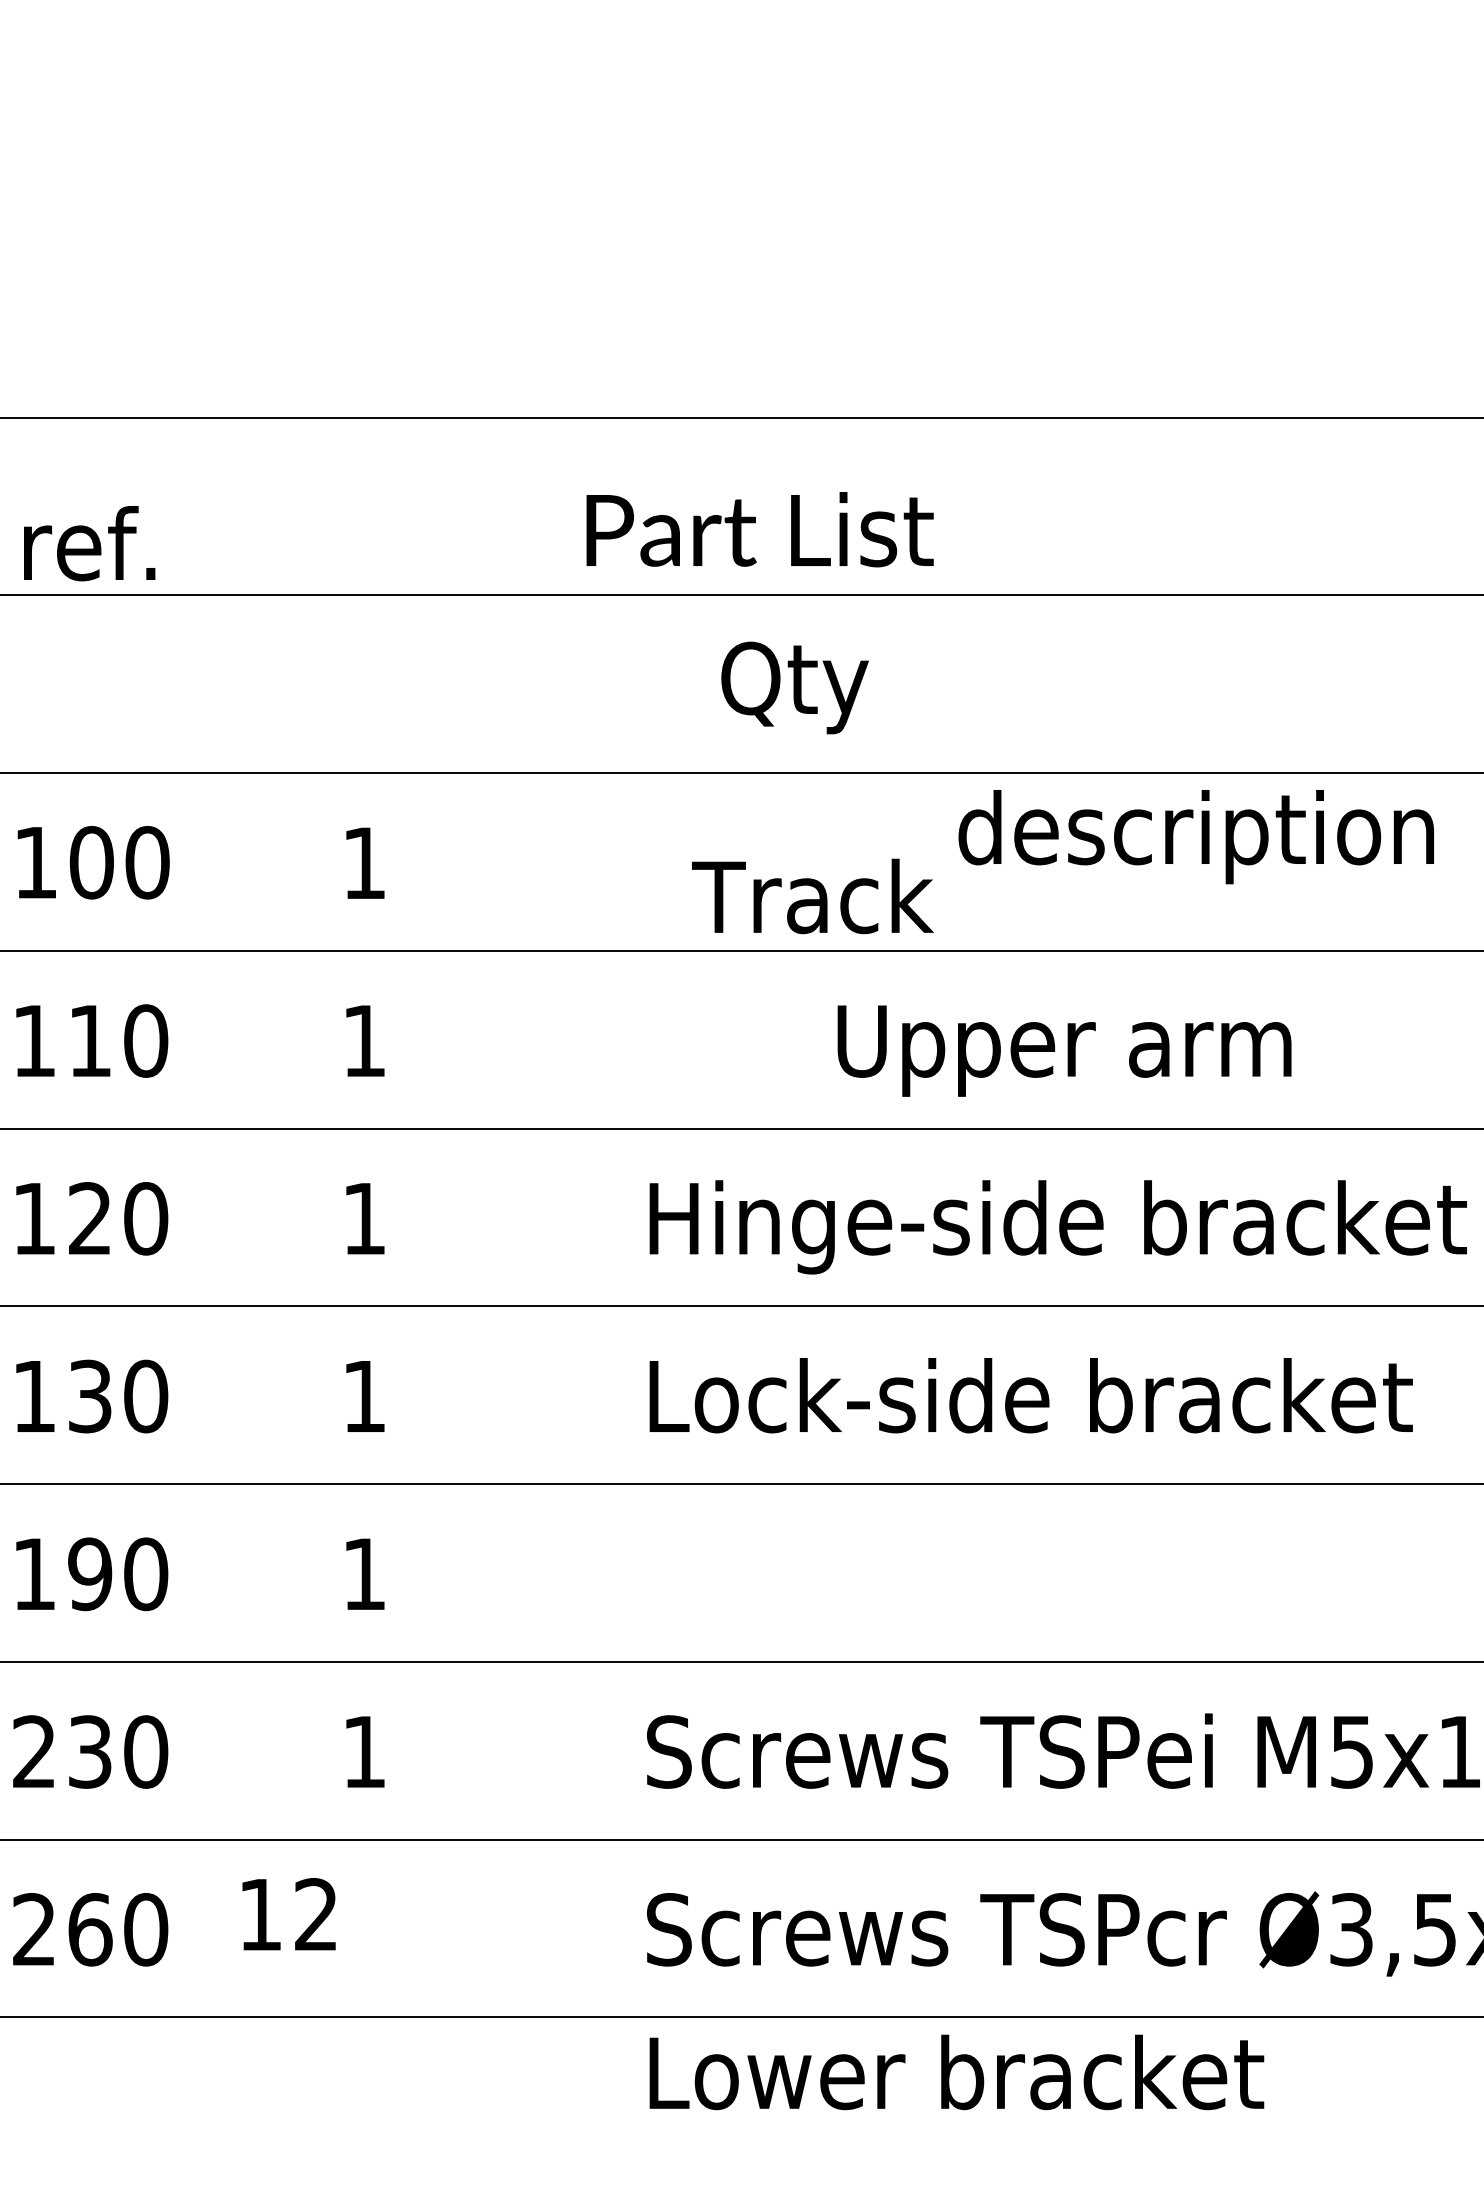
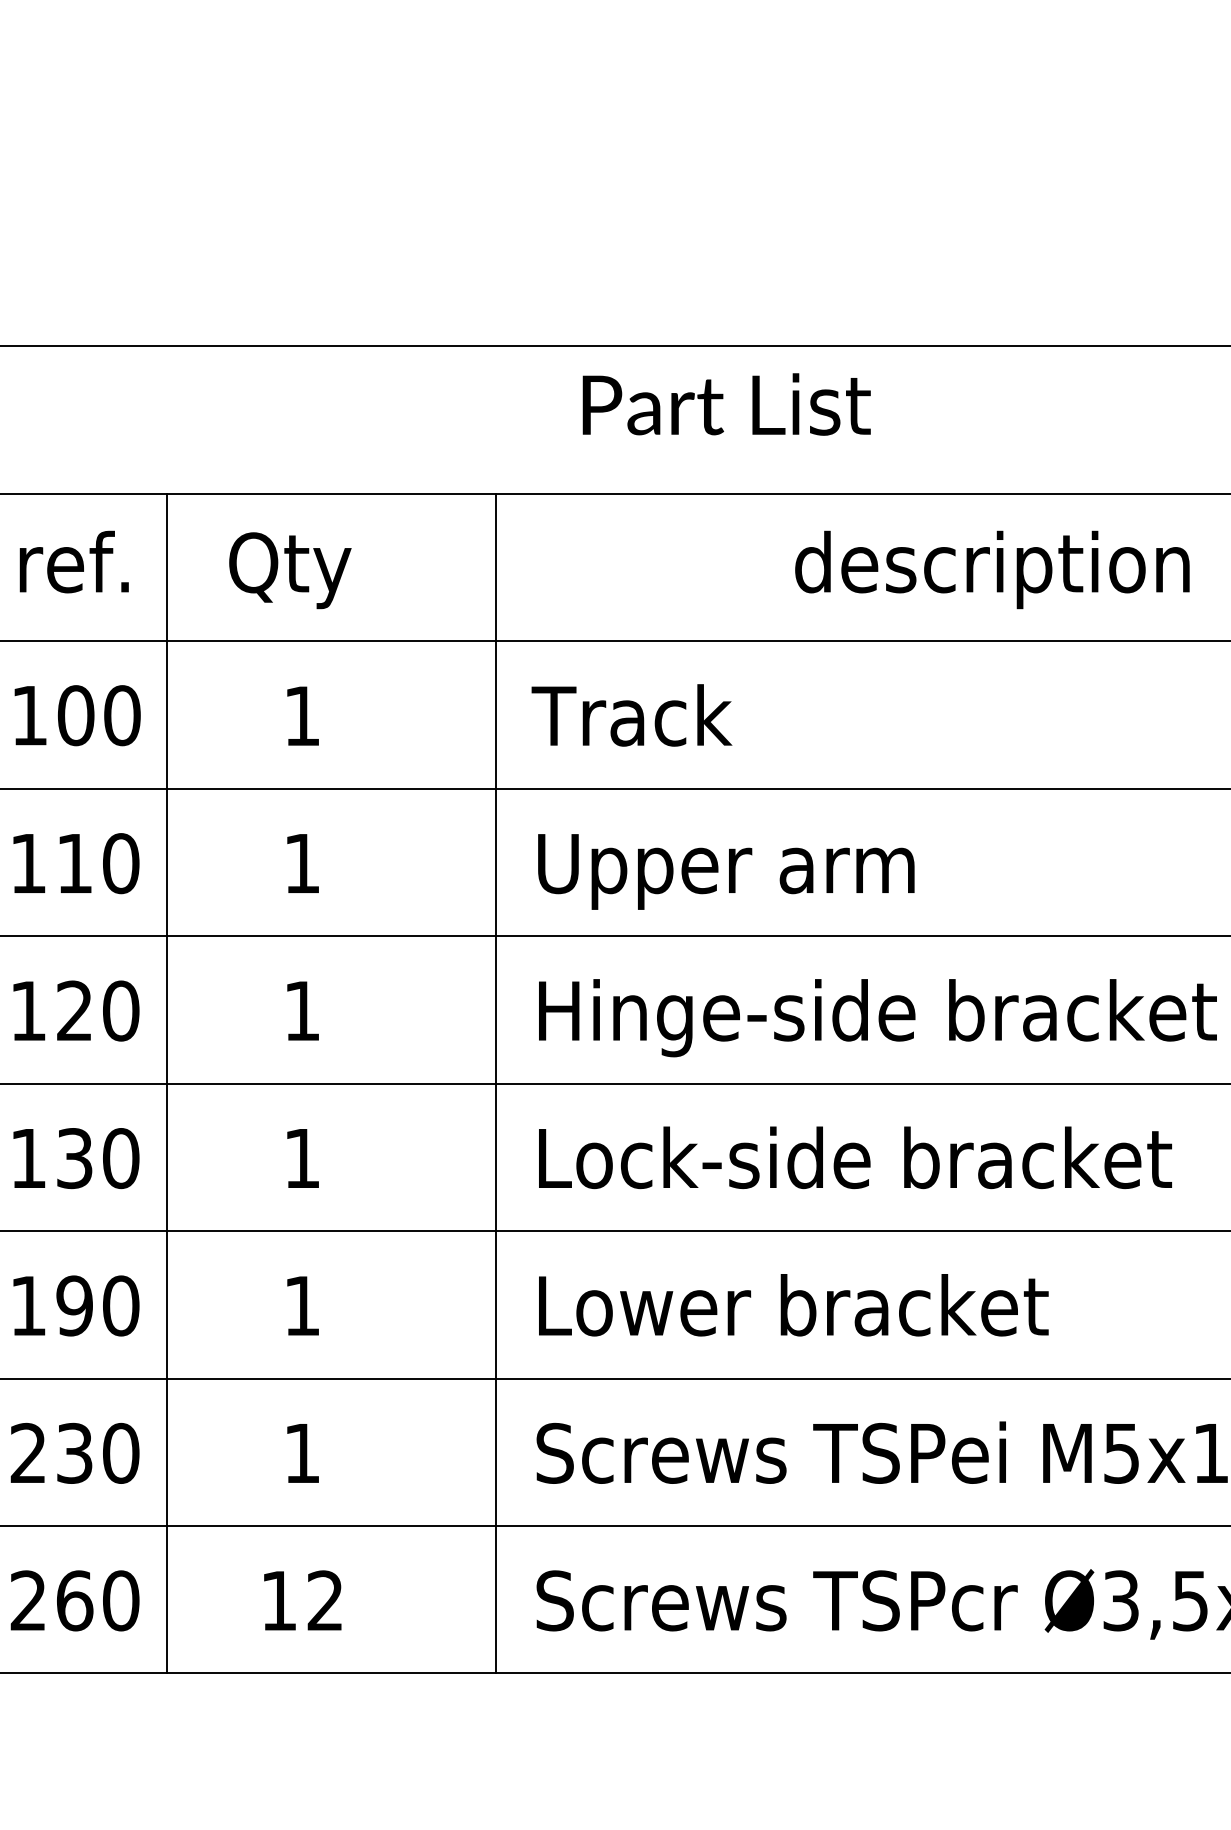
text: (759, 529) -> (726, 404), moved
text: (89, 543) -> (74, 562), moved
text: (794, 687) -> (289, 570), moved
text: (1195, 837) -> (991, 570), moved
text: (812, 896) -> (631, 715), moved
text: (1064, 1050) -> (726, 871), moved
line: (200, 1306) -> (166, 1083), added
line: (597, 1306) -> (495, 1083), added
text: (288, 1914) -> (302, 1600), moved
text: (956, 2072) -> (793, 1305), moved

